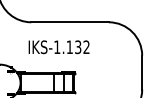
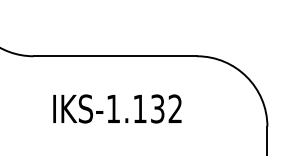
text: (58, 47) -> (116, 109), moved

